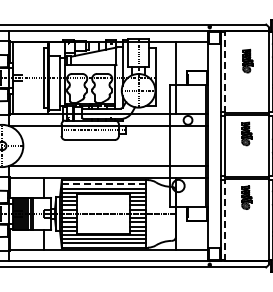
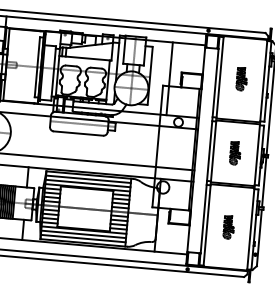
part: (247, 60) -> (241, 78), moved
line: (225, 71) -> (220, 76), dashed -> solid
part: (246, 133) -> (235, 152), moved
line: (104, 184) -> (88, 179), dashed -> solid
part: (246, 197) -> (228, 227), moved
line: (225, 219) -> (207, 225), dashed -> solid

